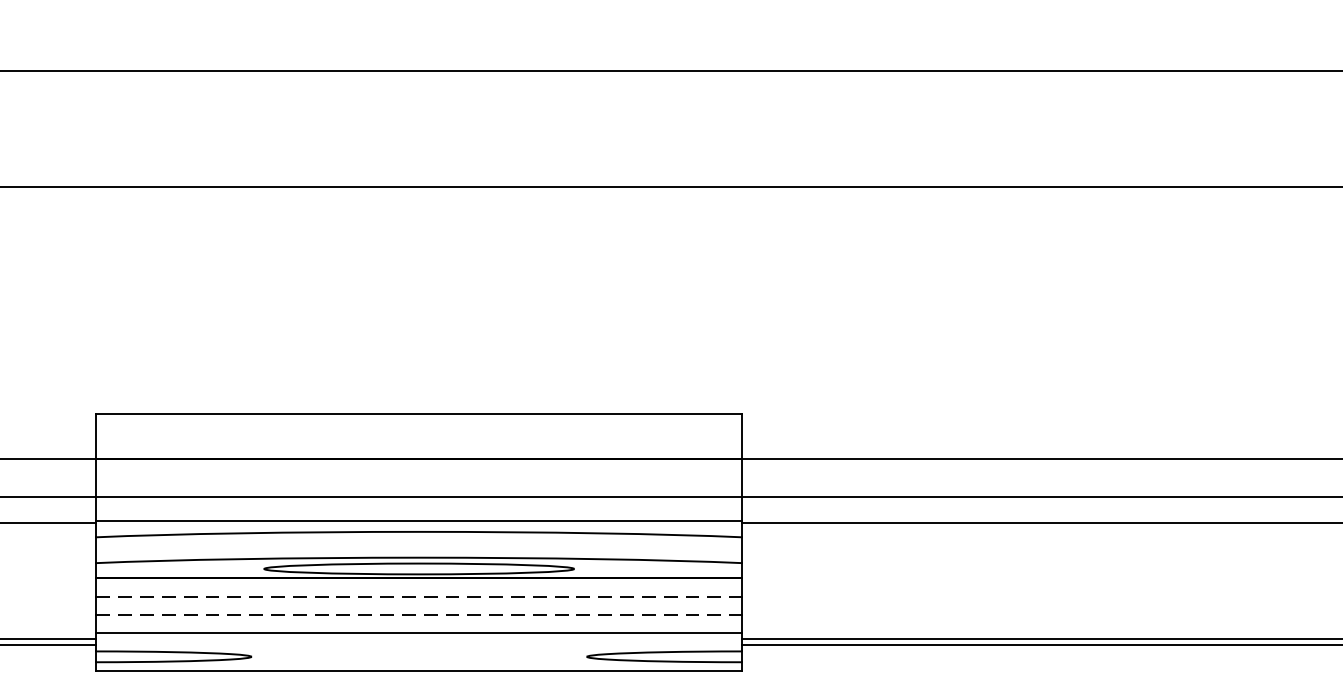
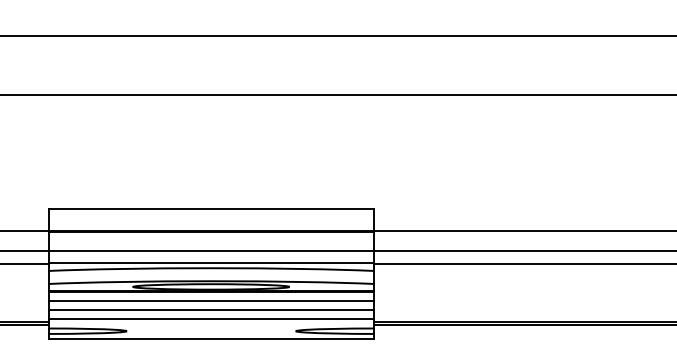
line: (419, 595) -> (211, 300), dashed -> solid
line: (419, 615) -> (211, 310), dashed -> solid

